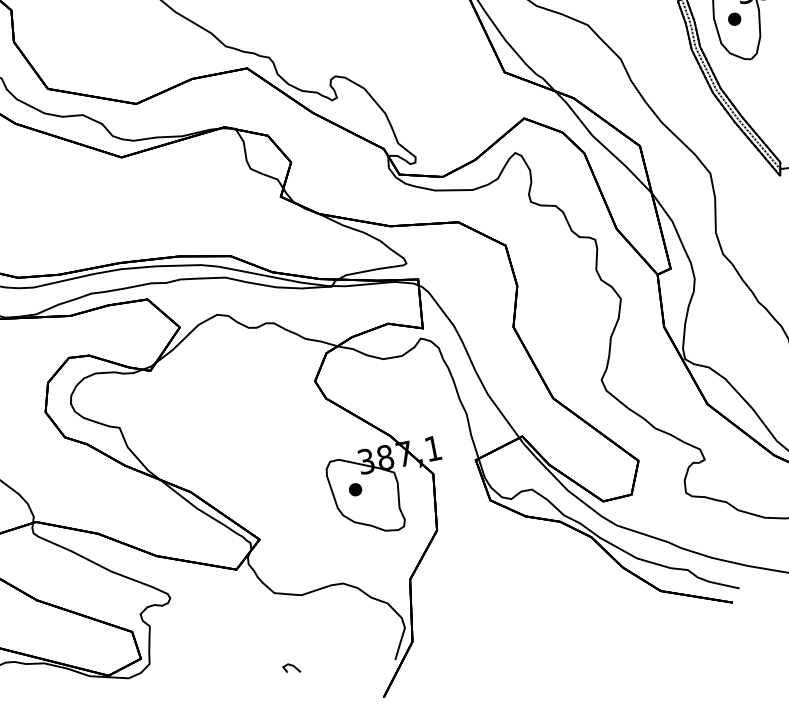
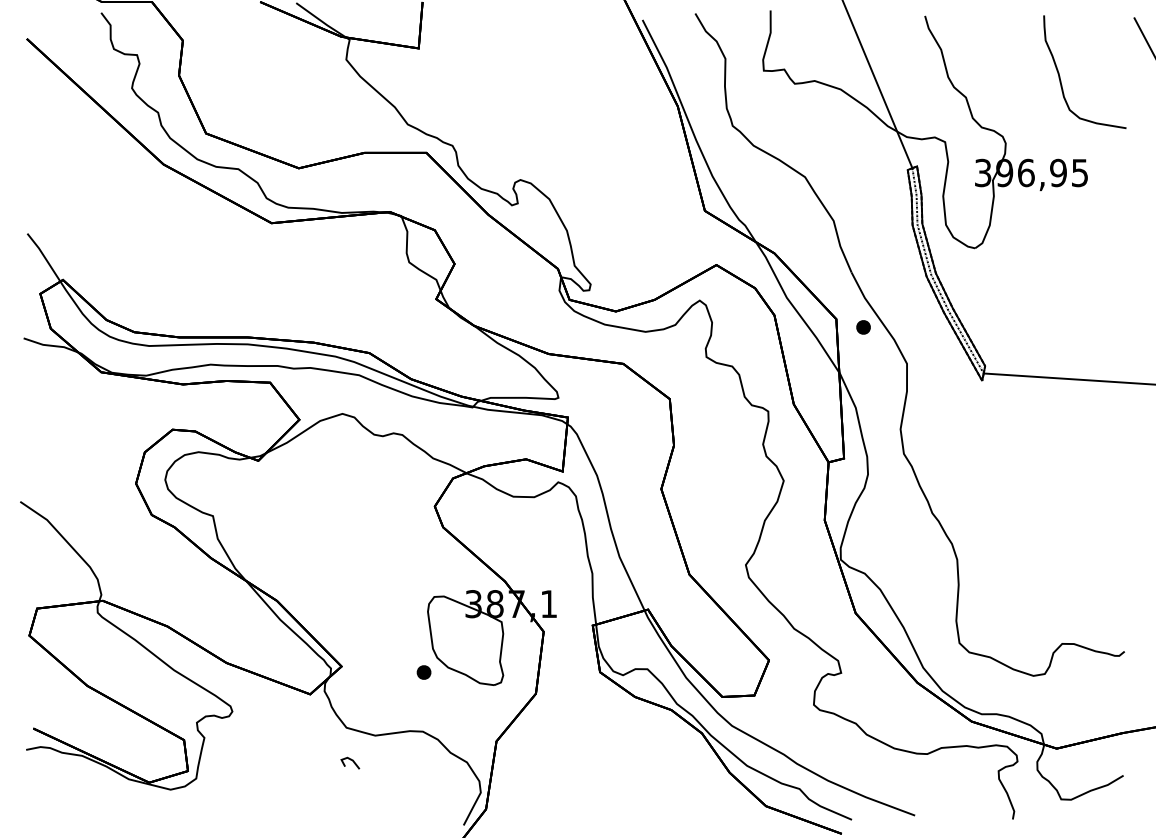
part: (734, 19) -> (863, 327), moved
part: (355, 489) -> (423, 672), moved
line: (291, 666) -> (350, 760), moved

